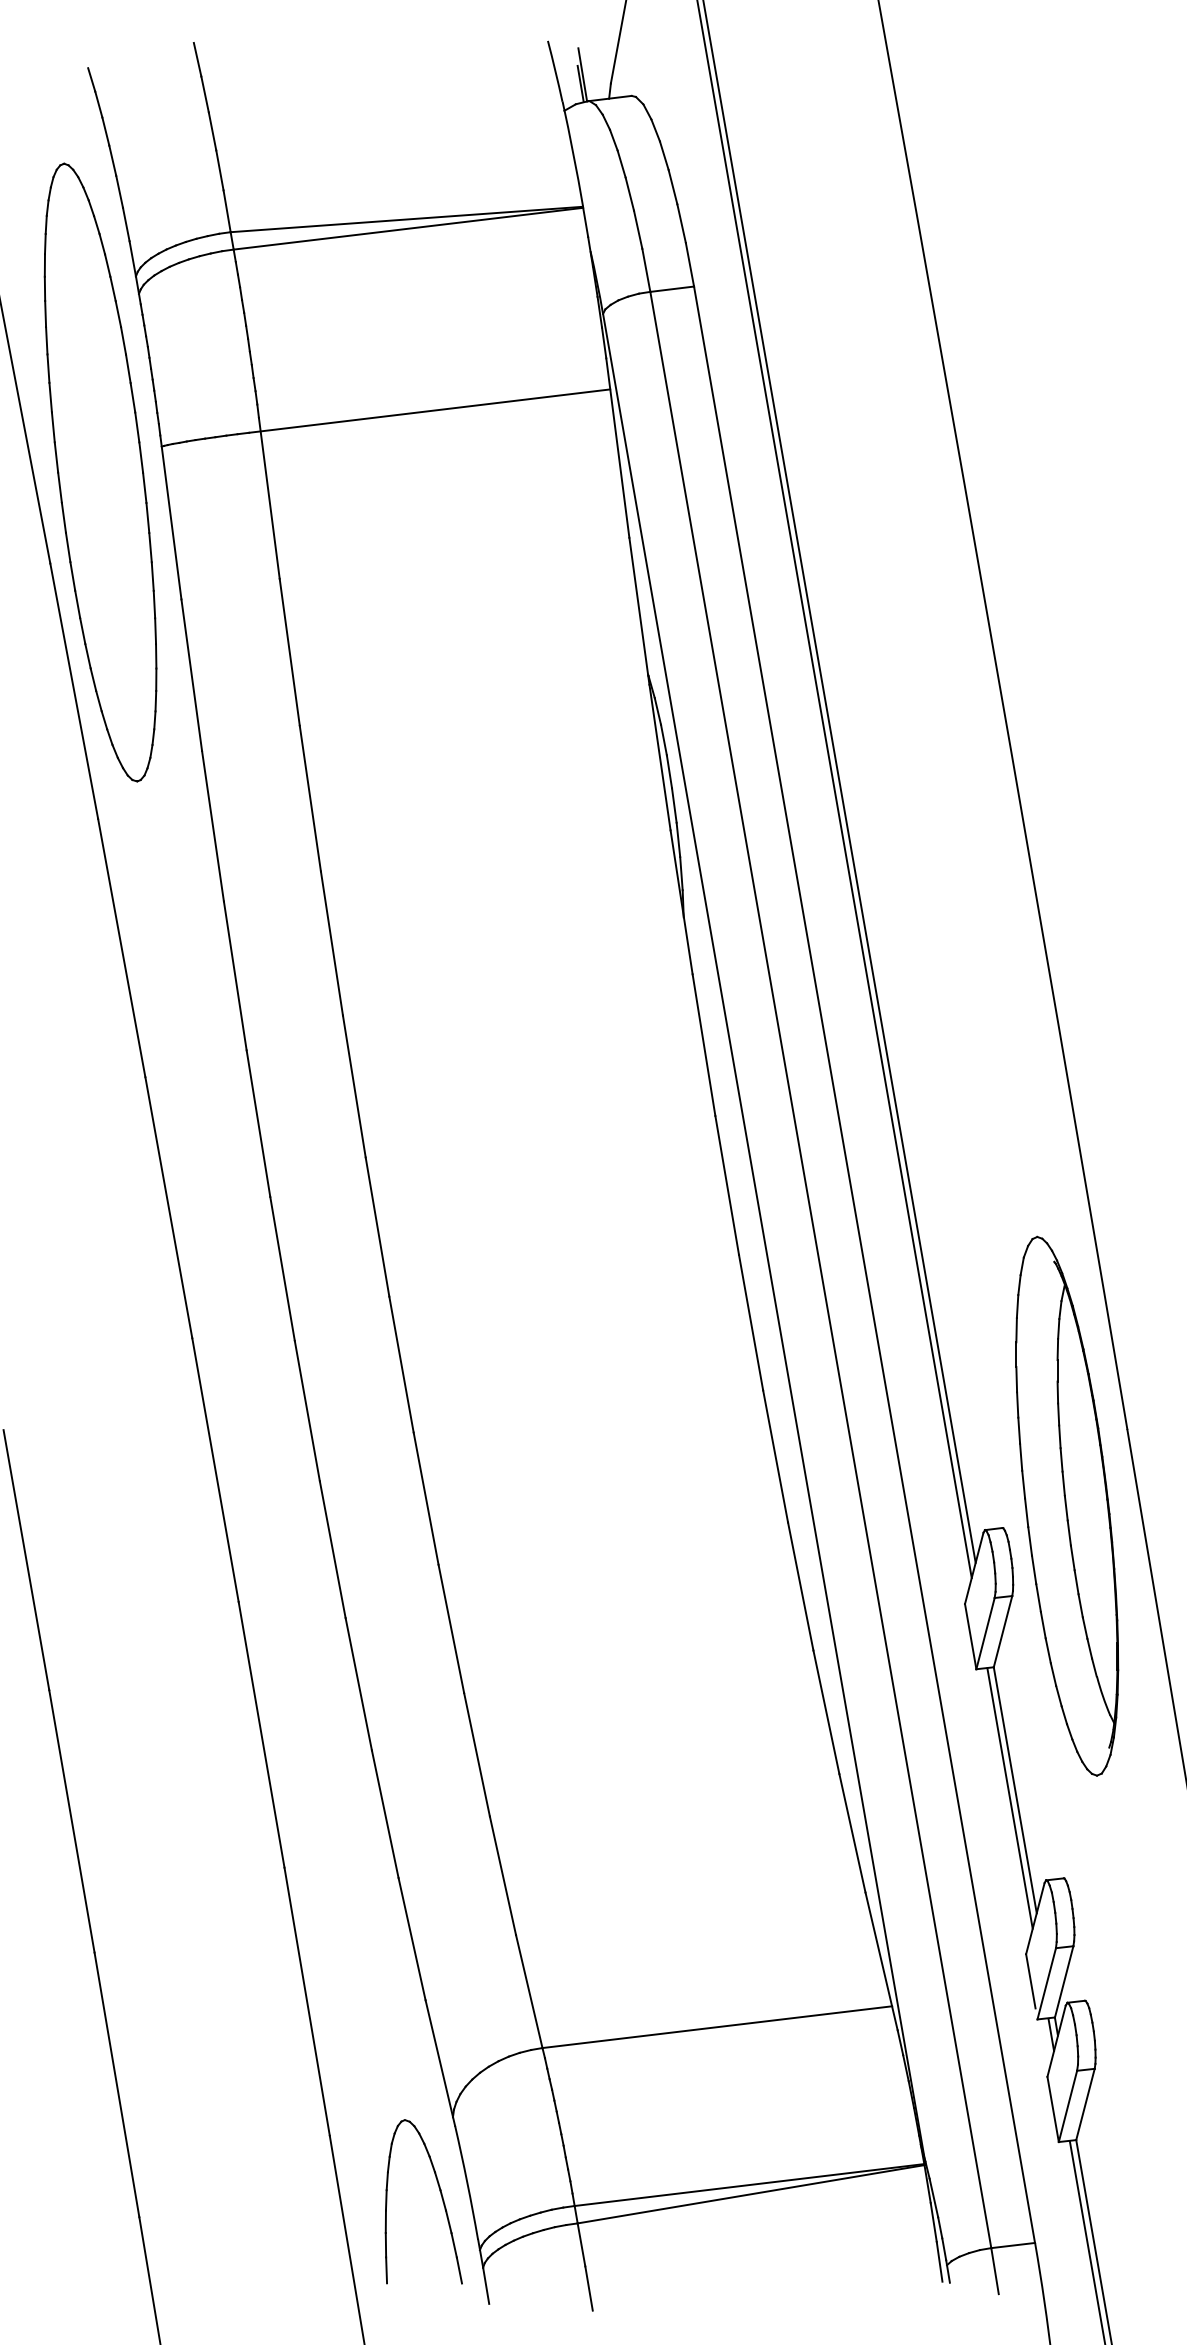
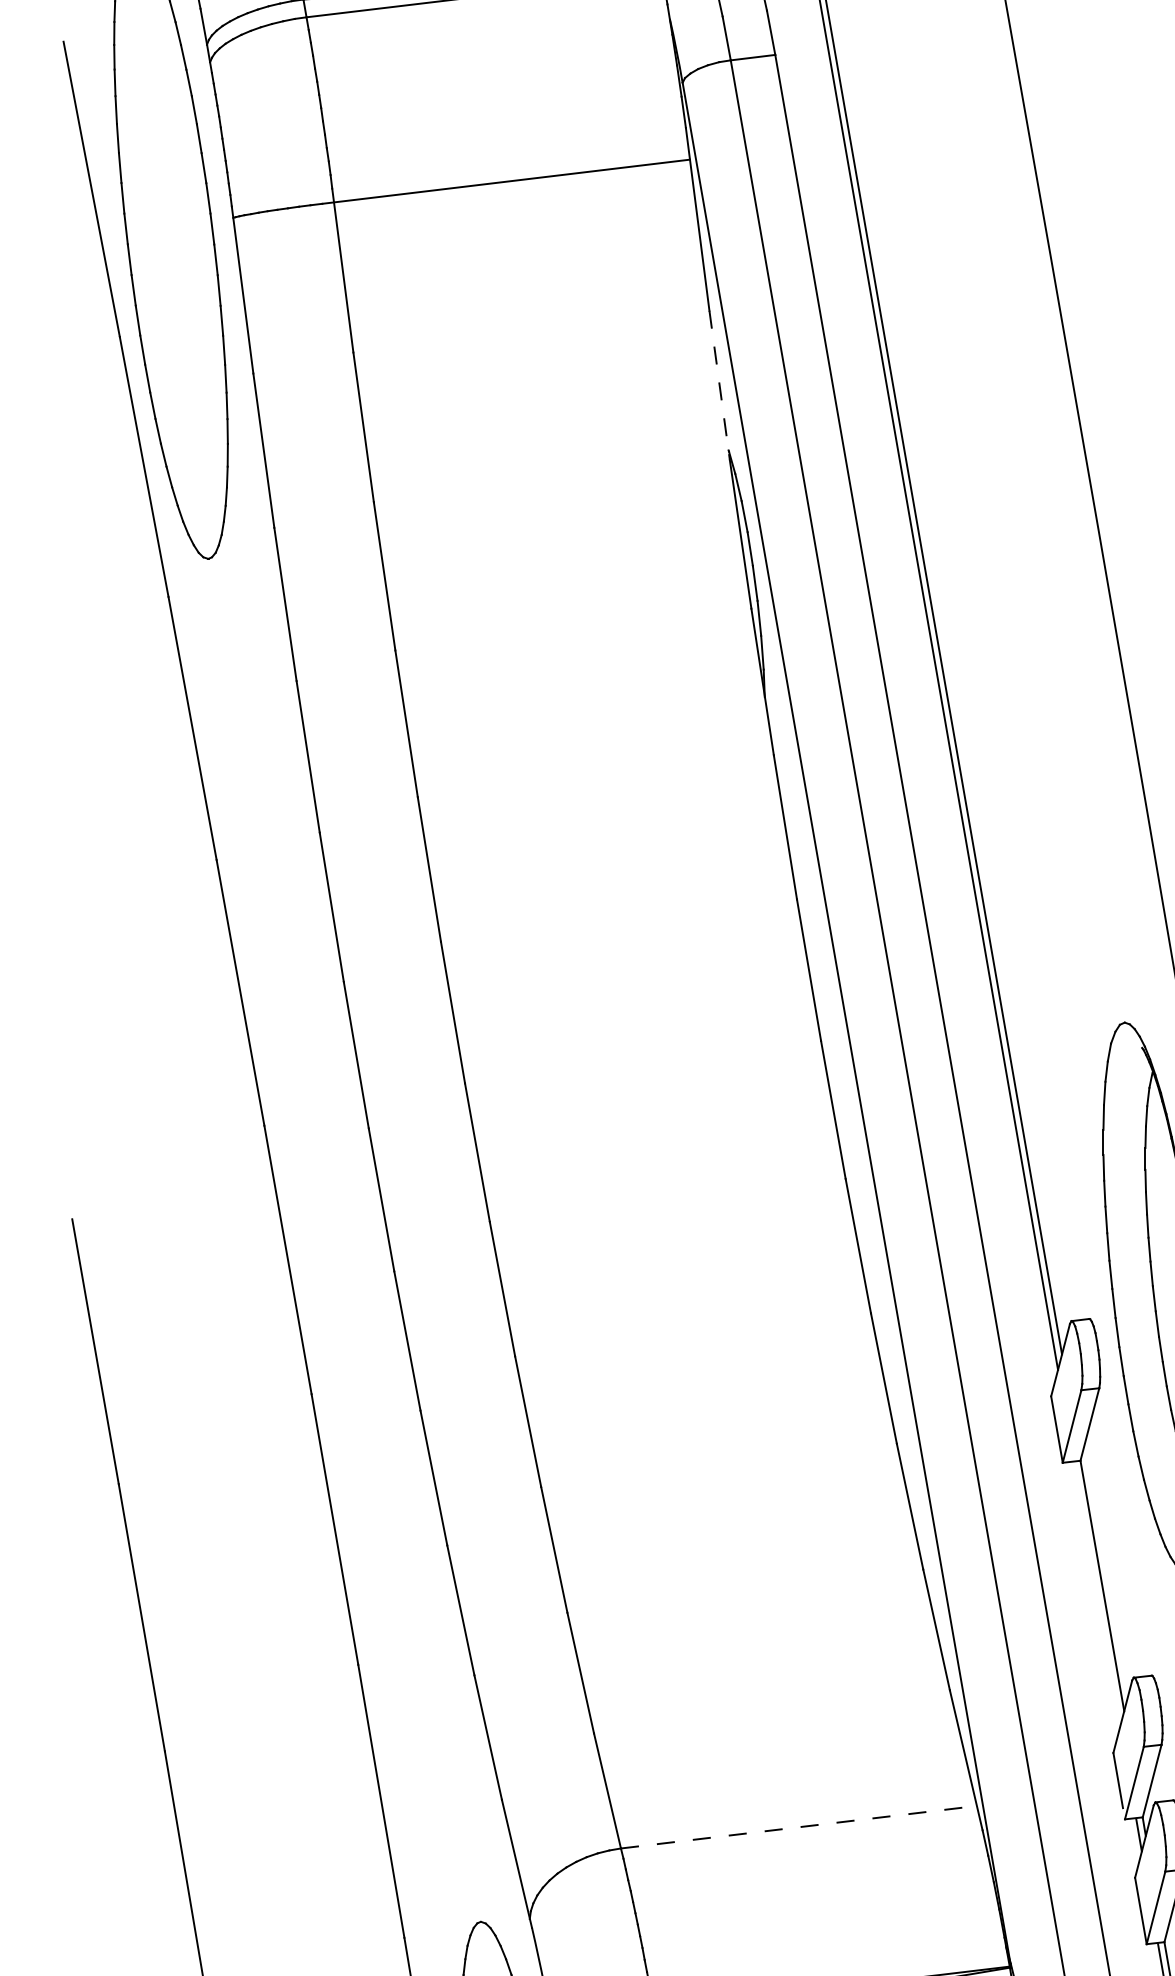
line: (639, 611) -> (719, 385), solid -> dashed
line: (1009, 1798) -> (1096, 1594), removed
line: (717, 2027) -> (799, 1827), solid -> dashed

